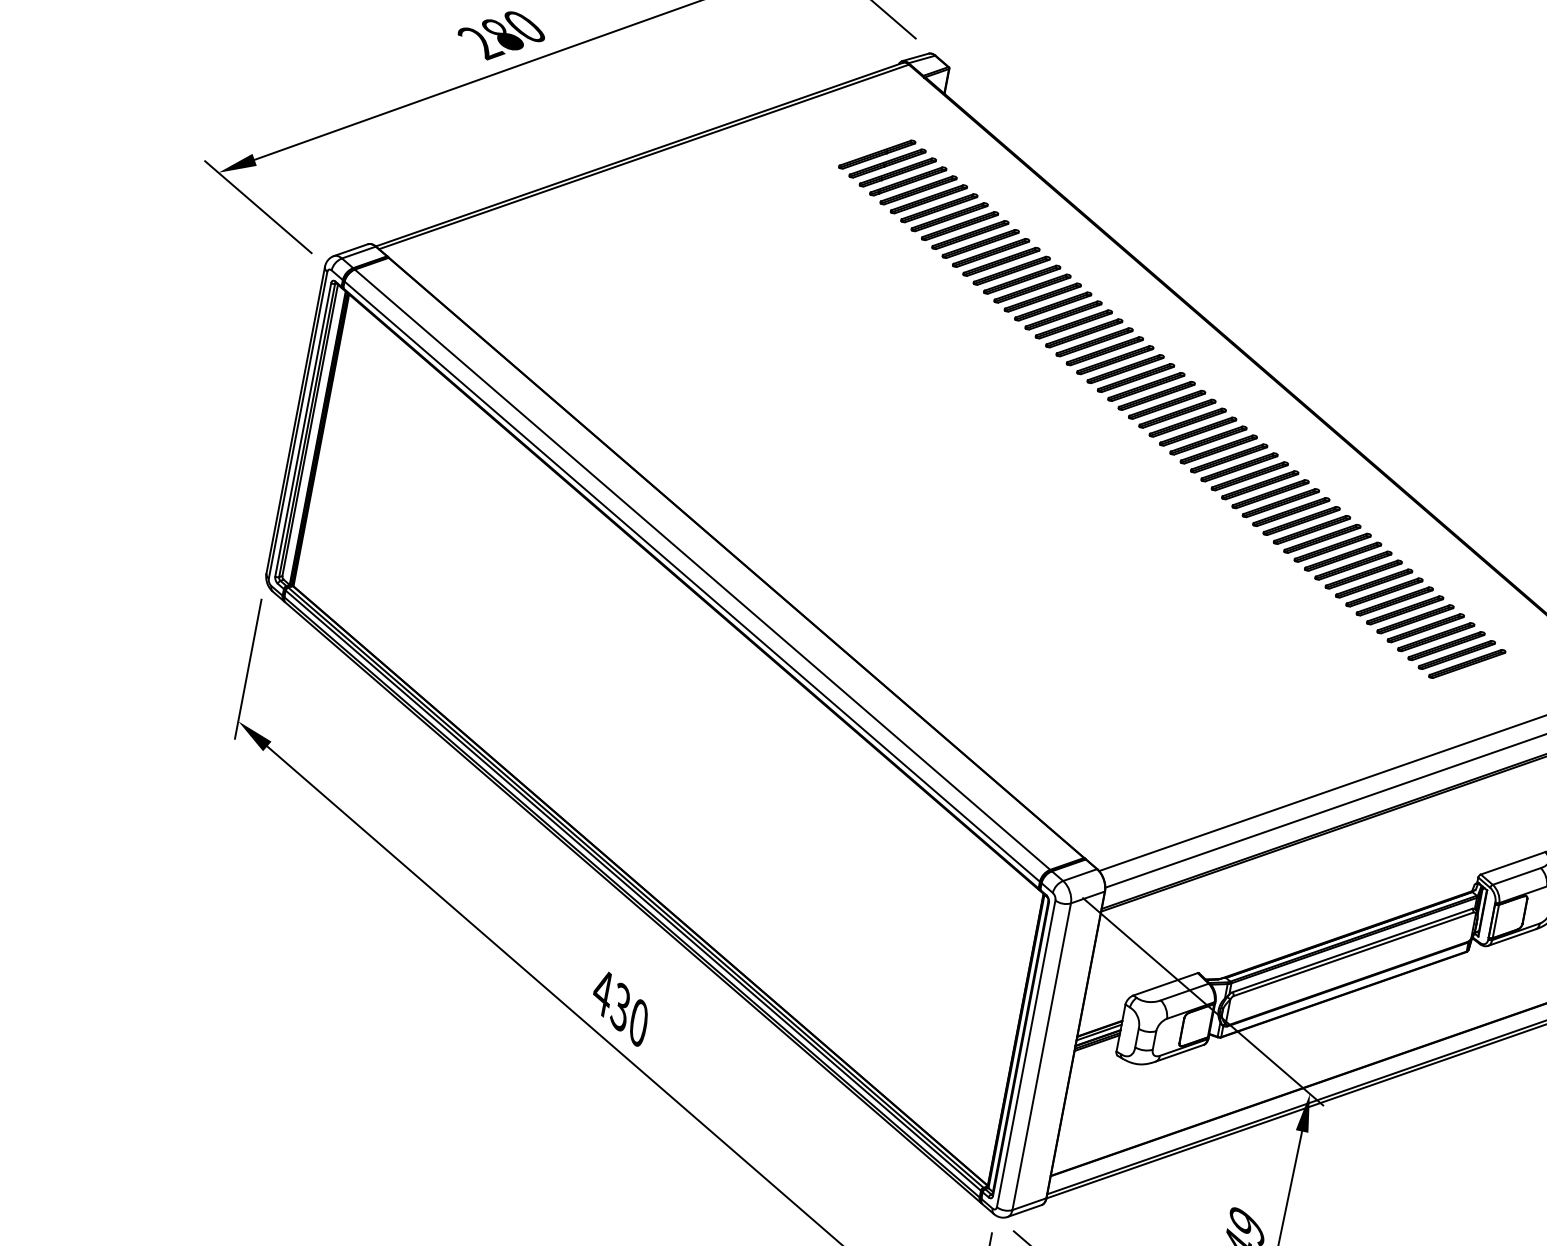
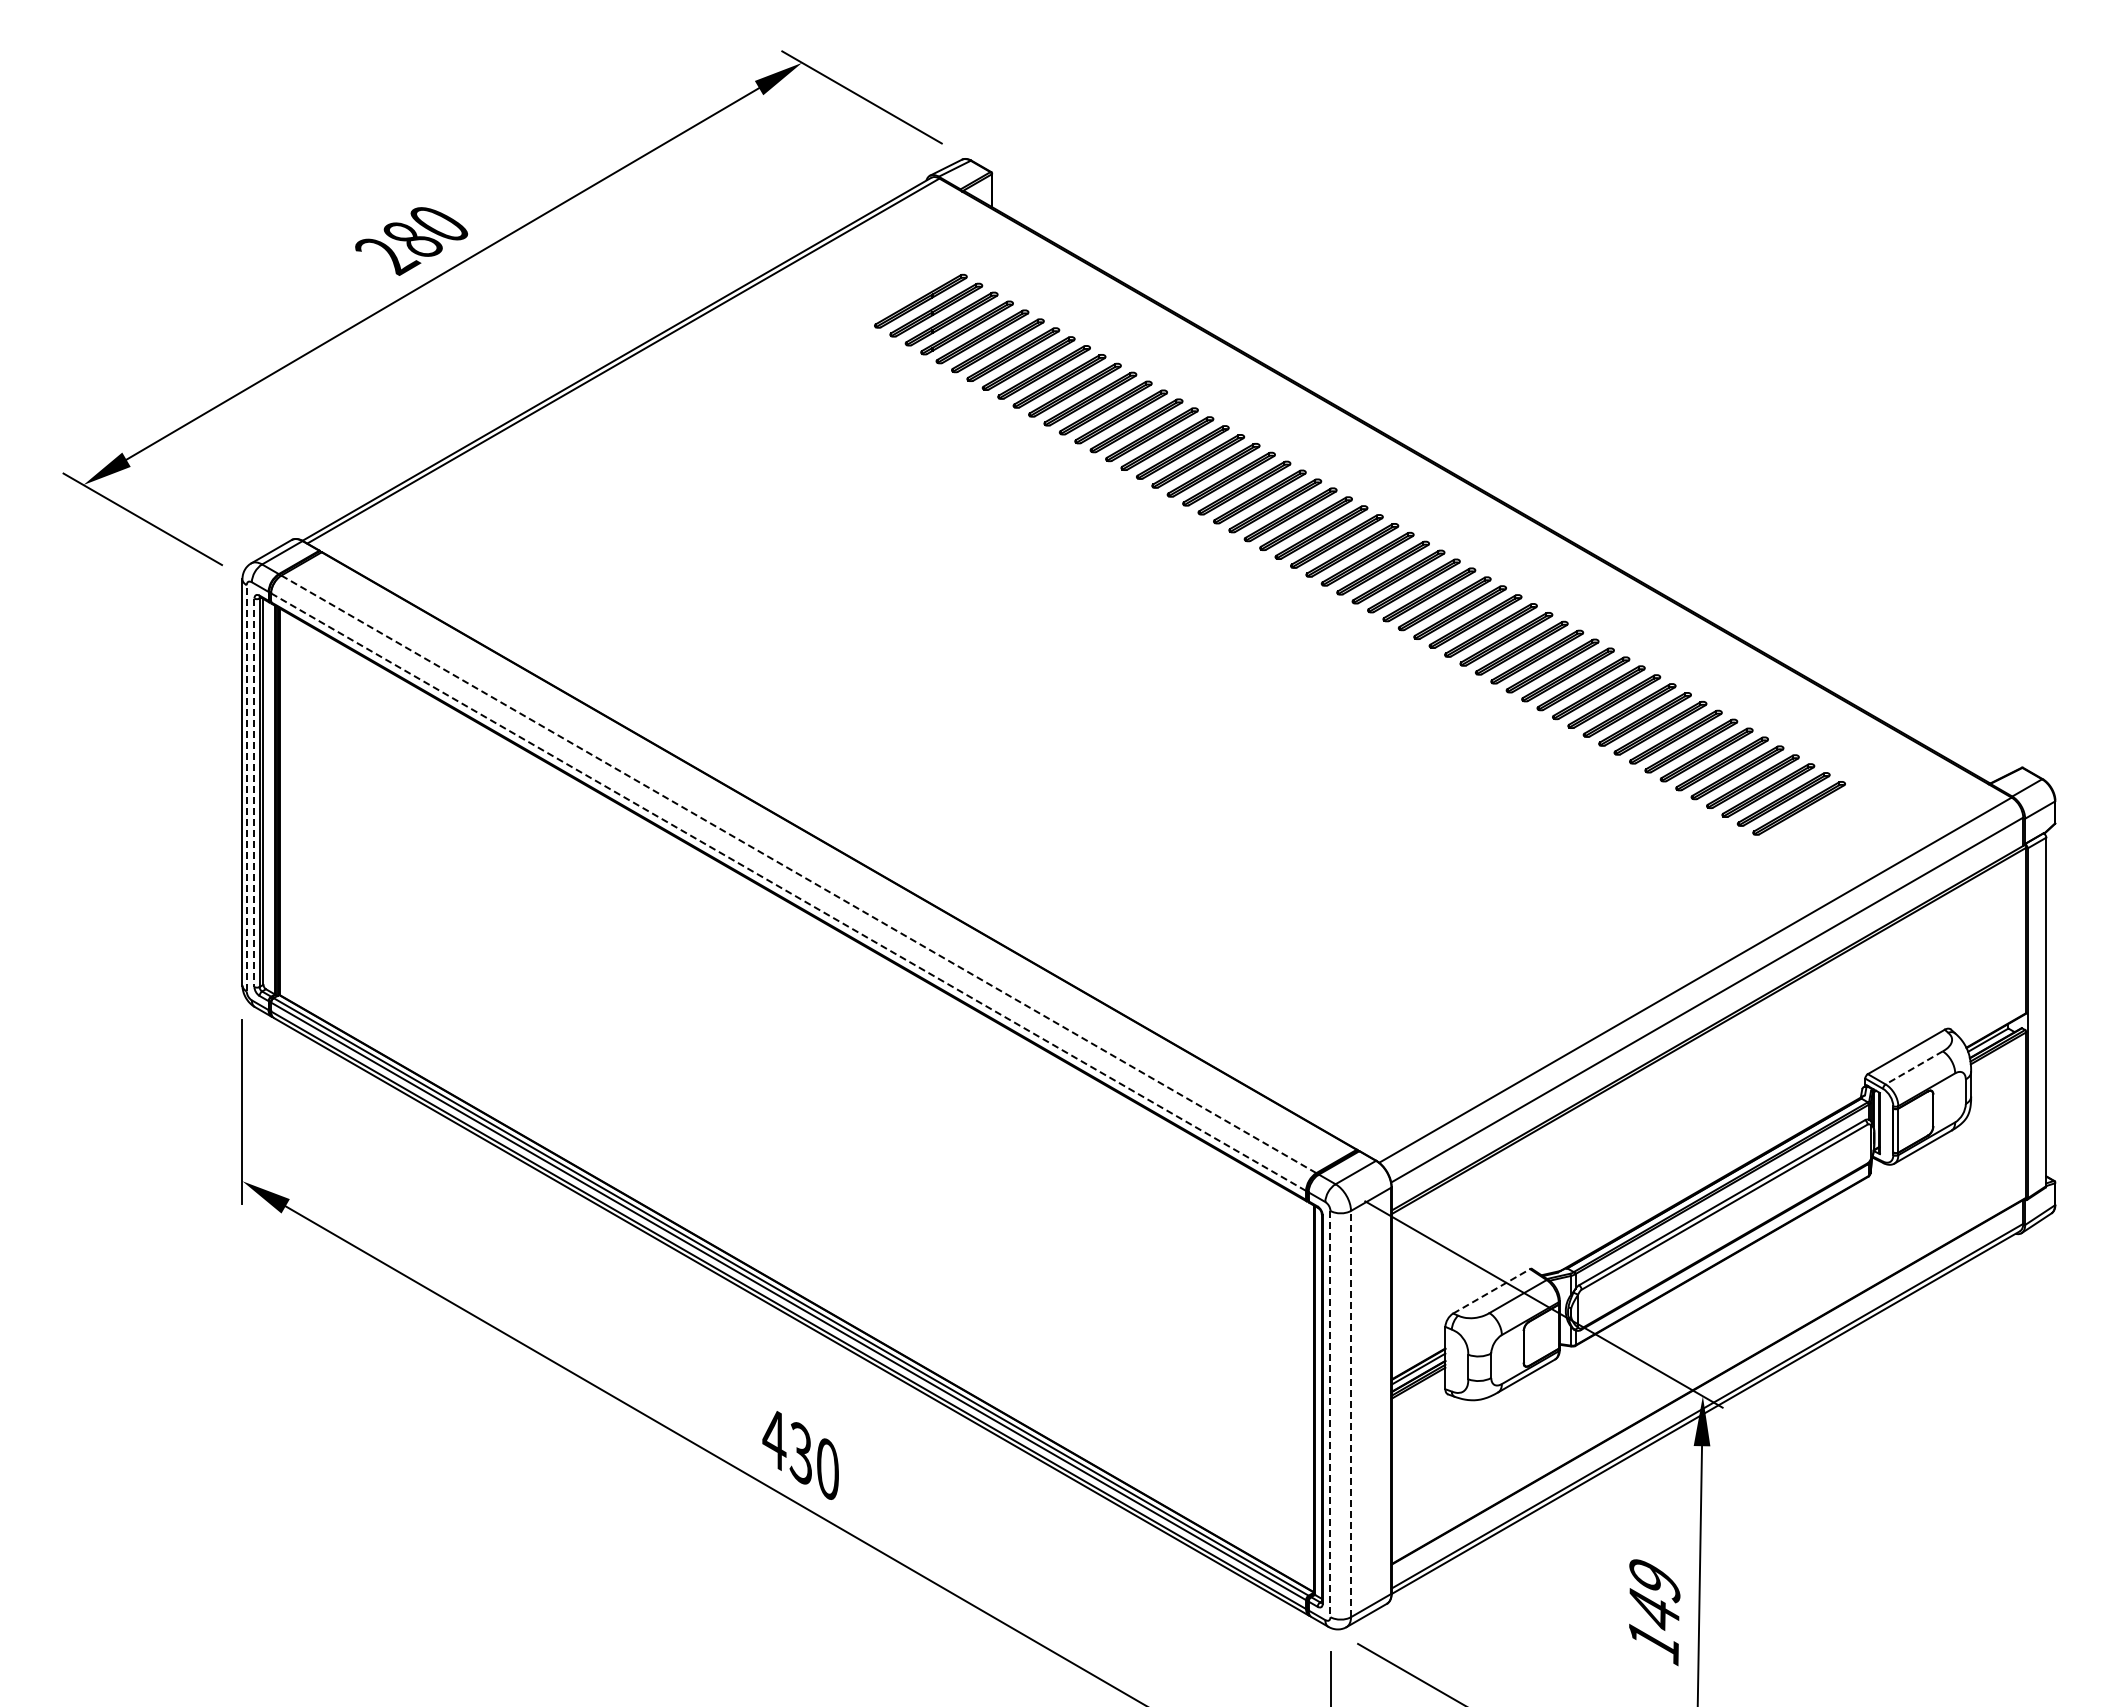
line: (298, 424) -> (246, 787), solid -> dashed
line: (303, 430) -> (254, 793), solid -> dashed
line: (702, 569) -> (798, 874), solid -> dashed
line: (692, 581) -> (788, 892), solid -> dashed
line: (1516, 876) -> (1913, 1068), solid -> dashed
line: (1166, 984) -> (1492, 1291), solid -> dashed
line: (1026, 1054) -> (1330, 1414), solid -> dashed
line: (1042, 1056) -> (1351, 1413), solid -> dashed

